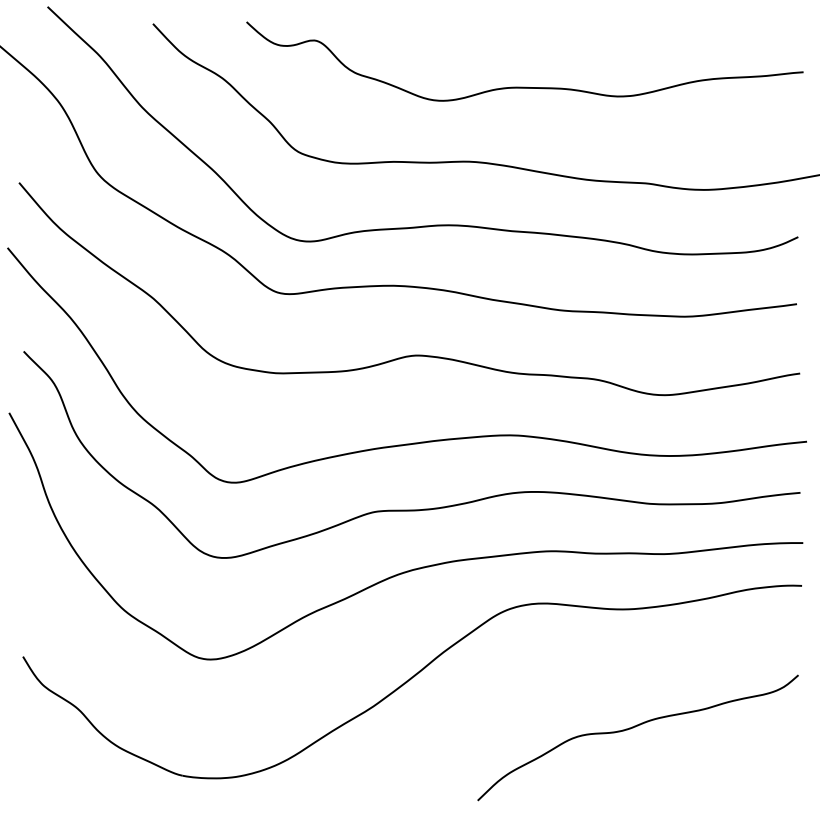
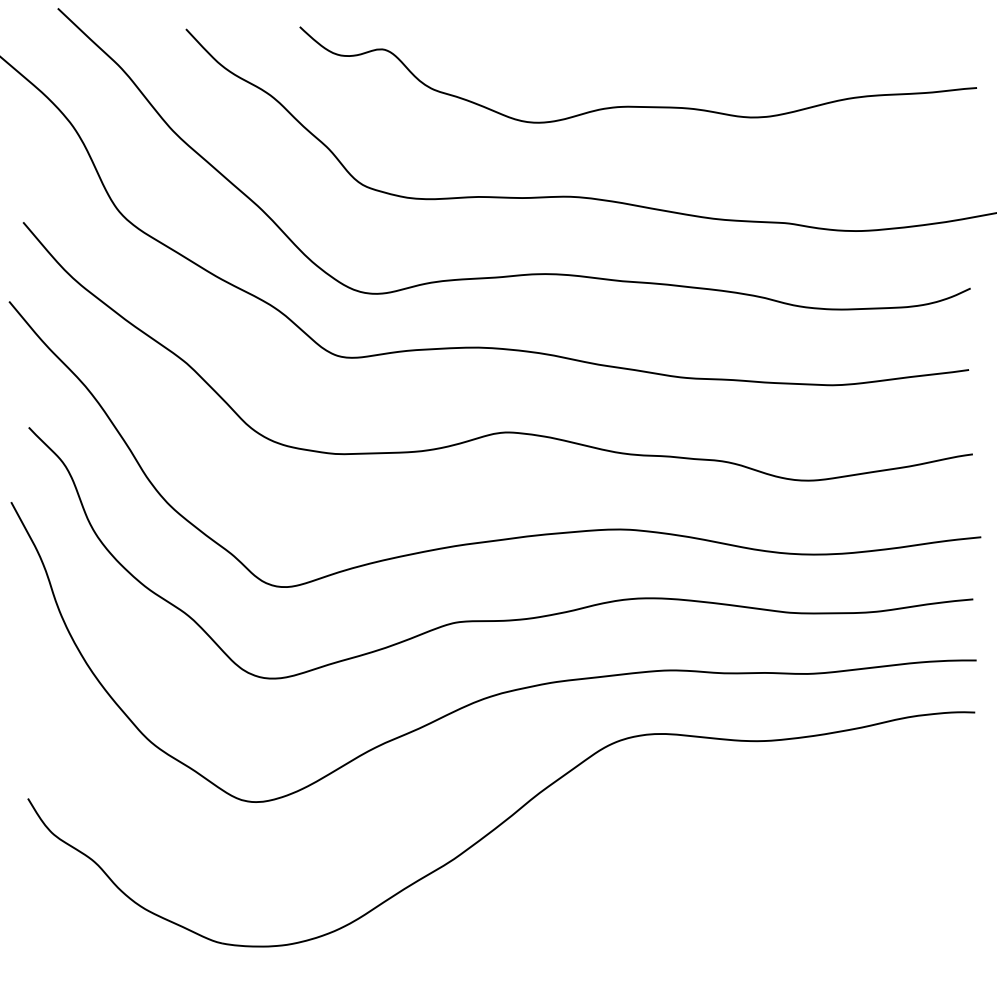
curve: (633, 728) -> (770, 885), removed

